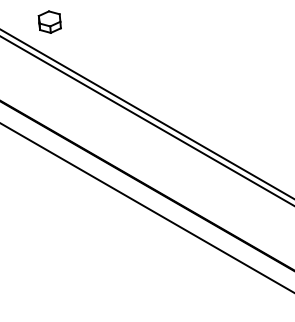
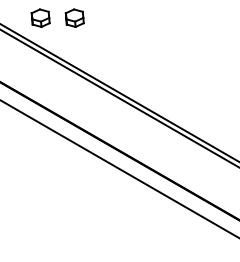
part: (91, 21) -> (74, 17), added

